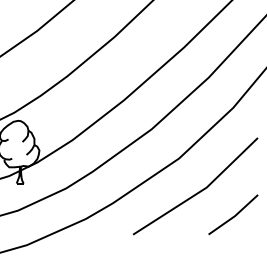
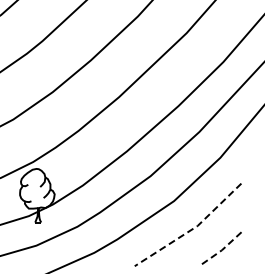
line: (199, 191) -> (191, 229), solid -> dashed
line: (234, 216) -> (221, 250), solid -> dashed

